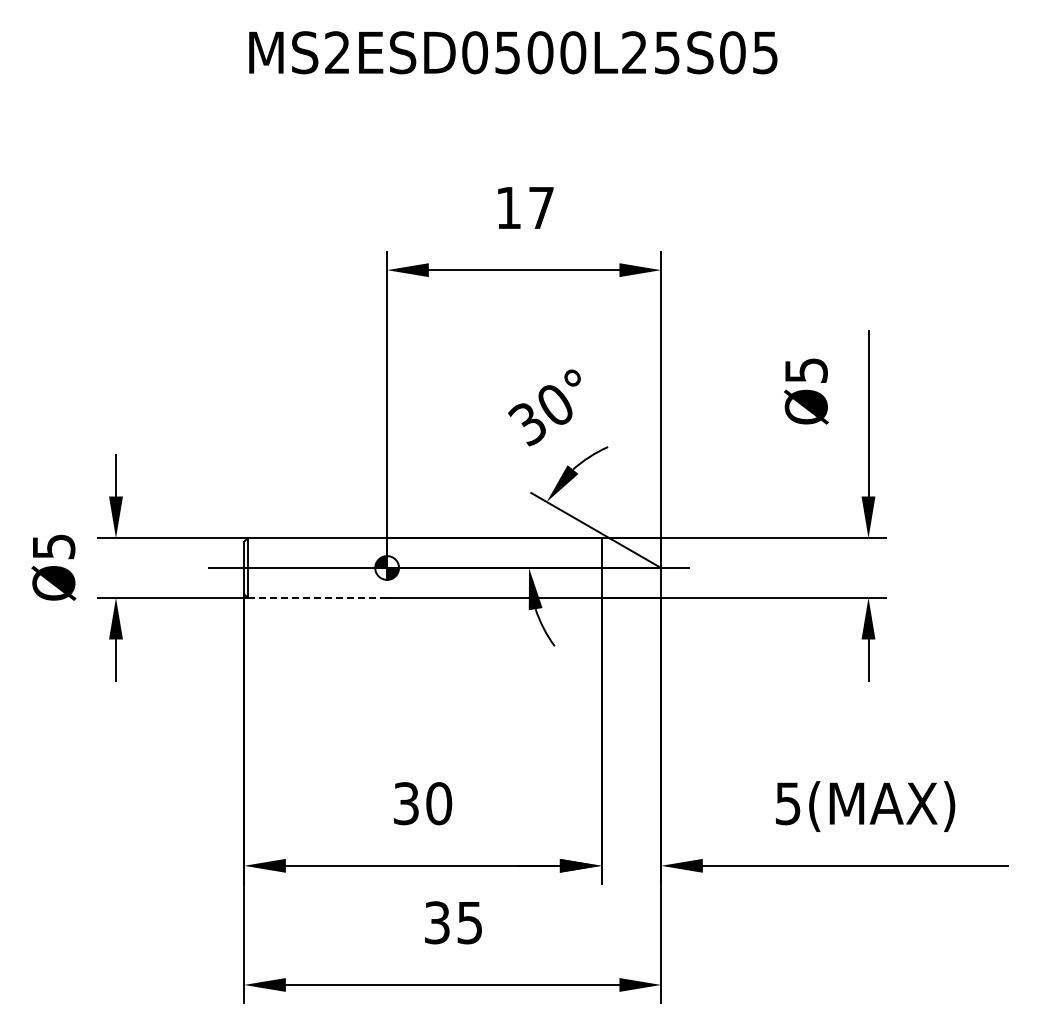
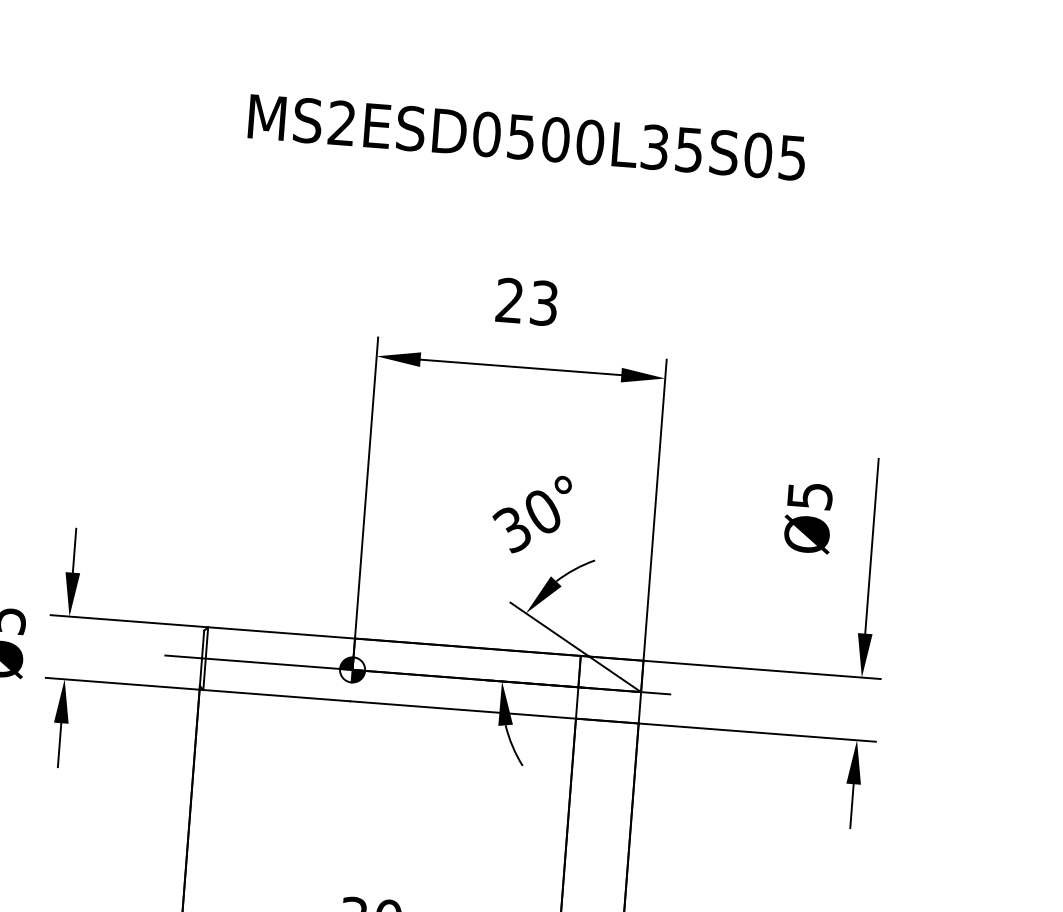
text: (634, 52) -> (654, 147), MS2ESD0500L25S05 -> MS2ESD0500L35S05
text: (524, 207) -> (526, 301), 17 -> 23
line: (317, 597) -> (276, 695), dashed -> solid

